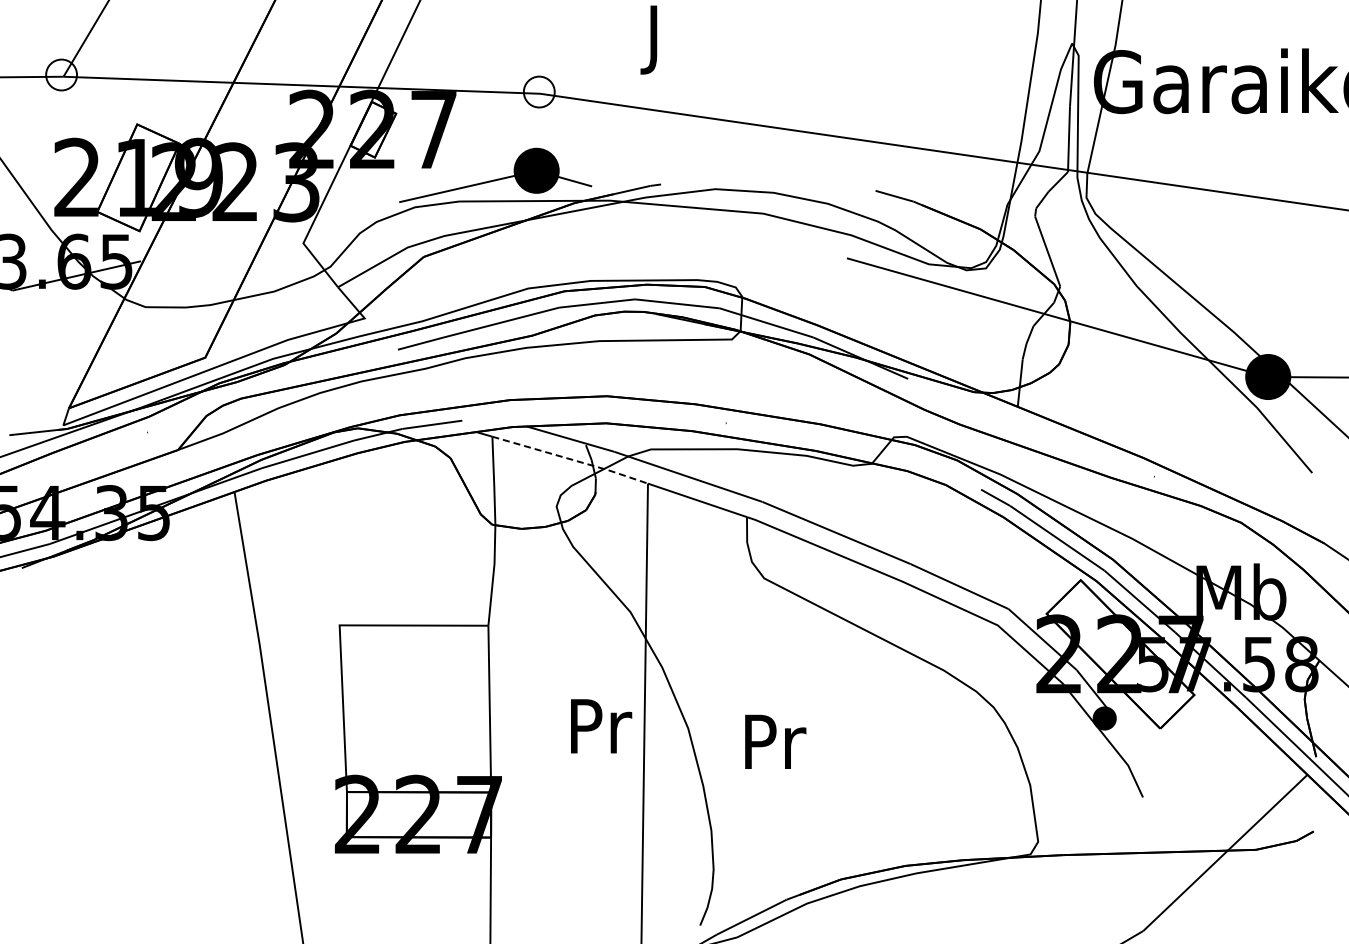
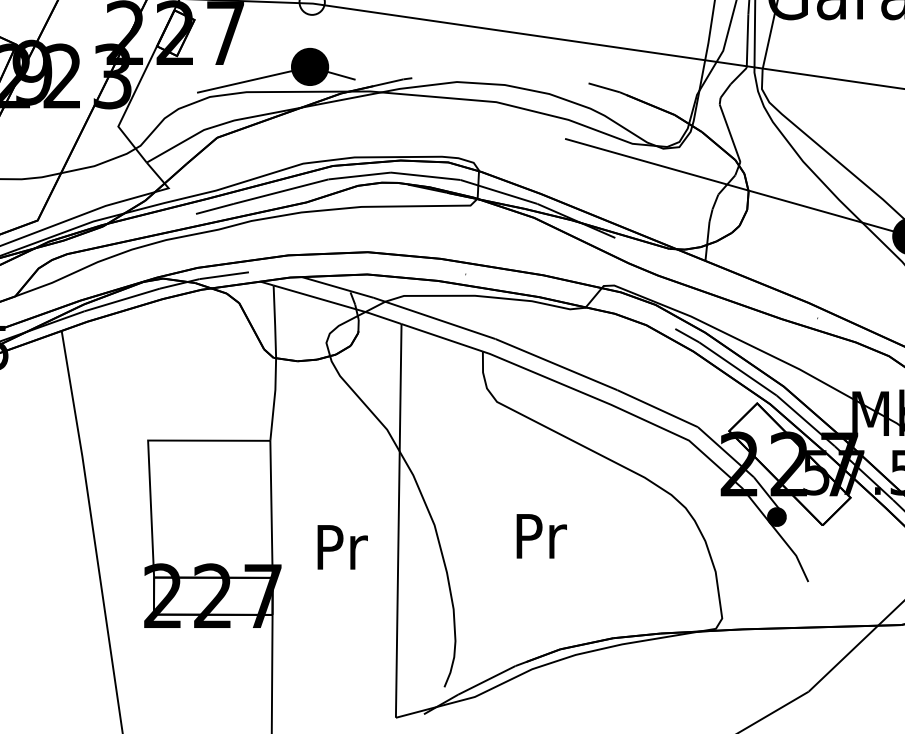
line: (571, 459) -> (338, 304), dashed -> solid
text: (601, 726) -> (342, 547), moved
text: (775, 741) -> (541, 535), moved

